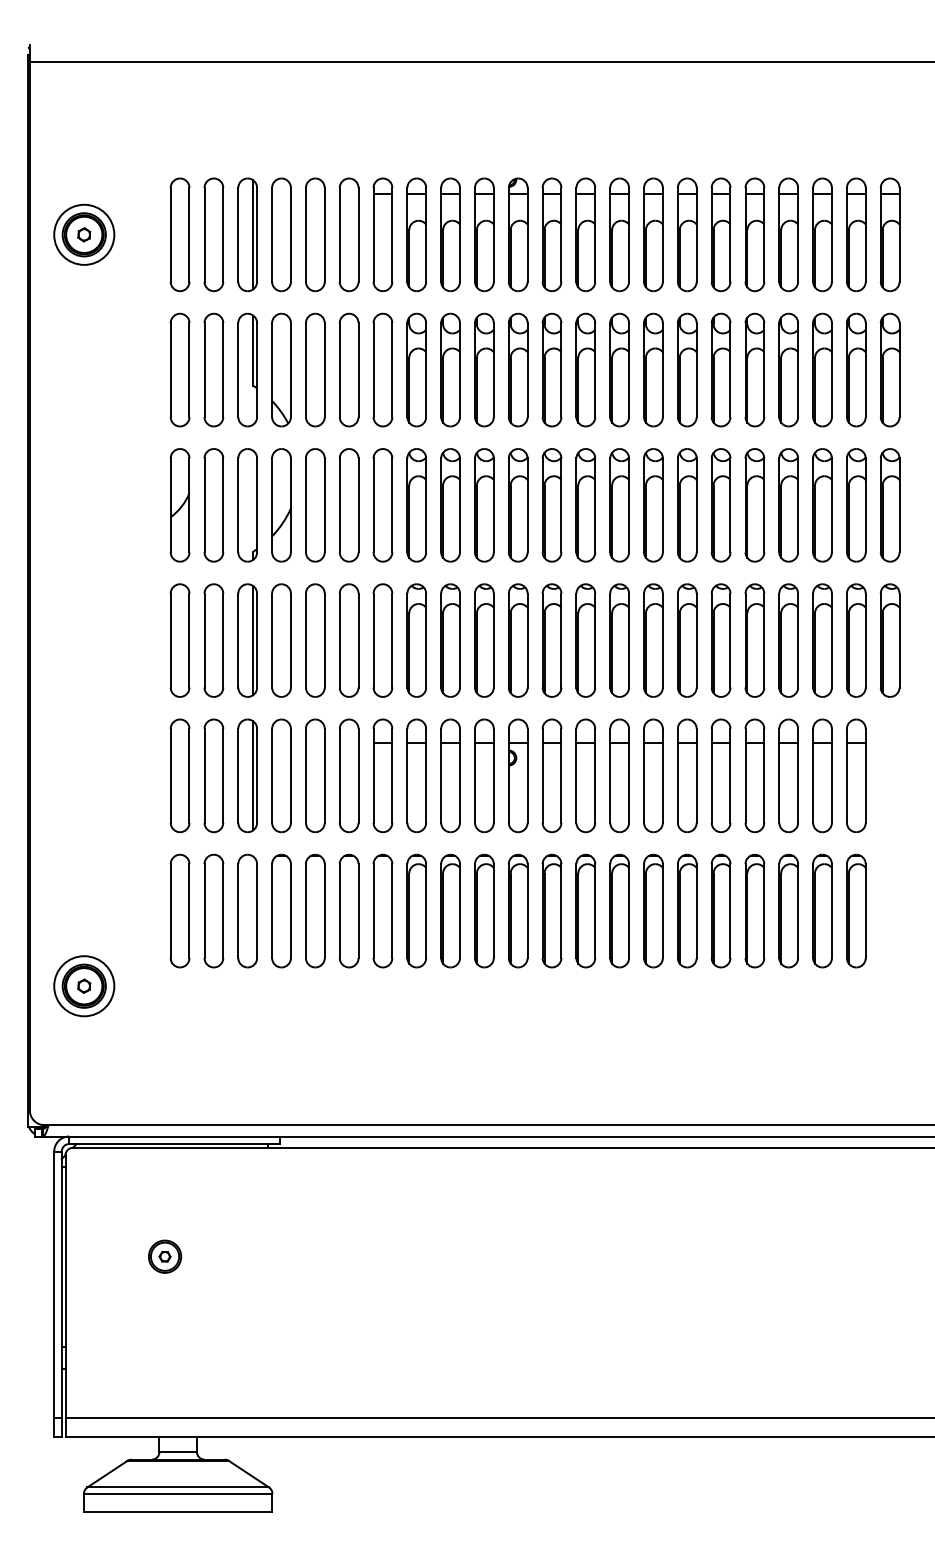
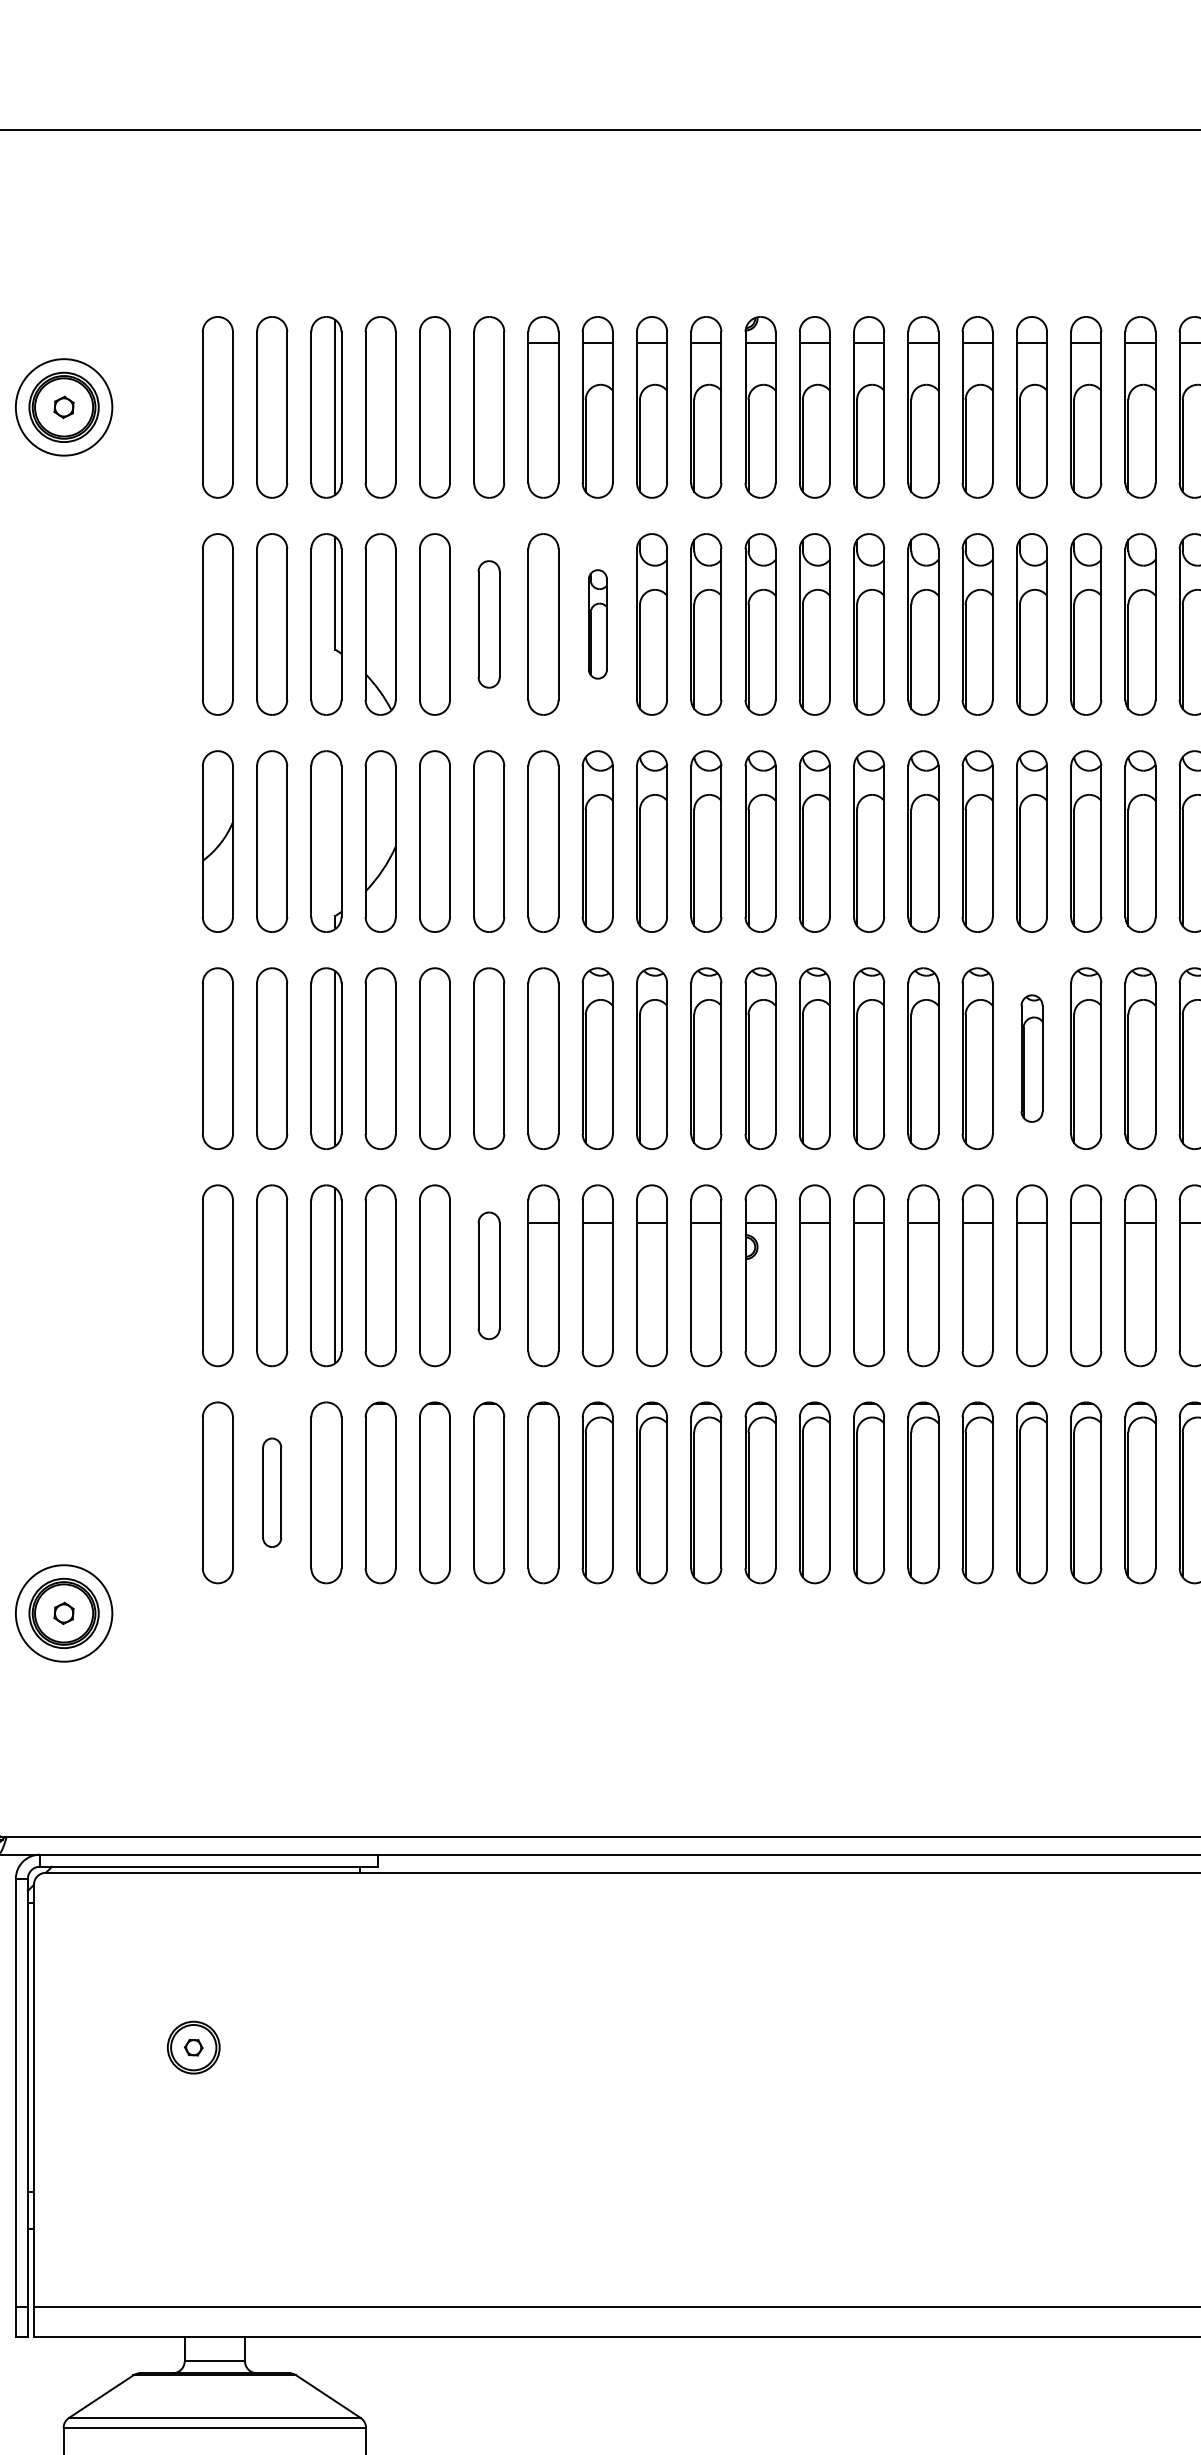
part: (348, 369) -> (488, 623), size x0.7
part: (416, 369) -> (597, 623), size x0.6
part: (687, 640) -> (1032, 1058), size x0.7
part: (348, 775) -> (488, 1275), size x0.7
part: (213, 910) -> (271, 1491), size x0.6

